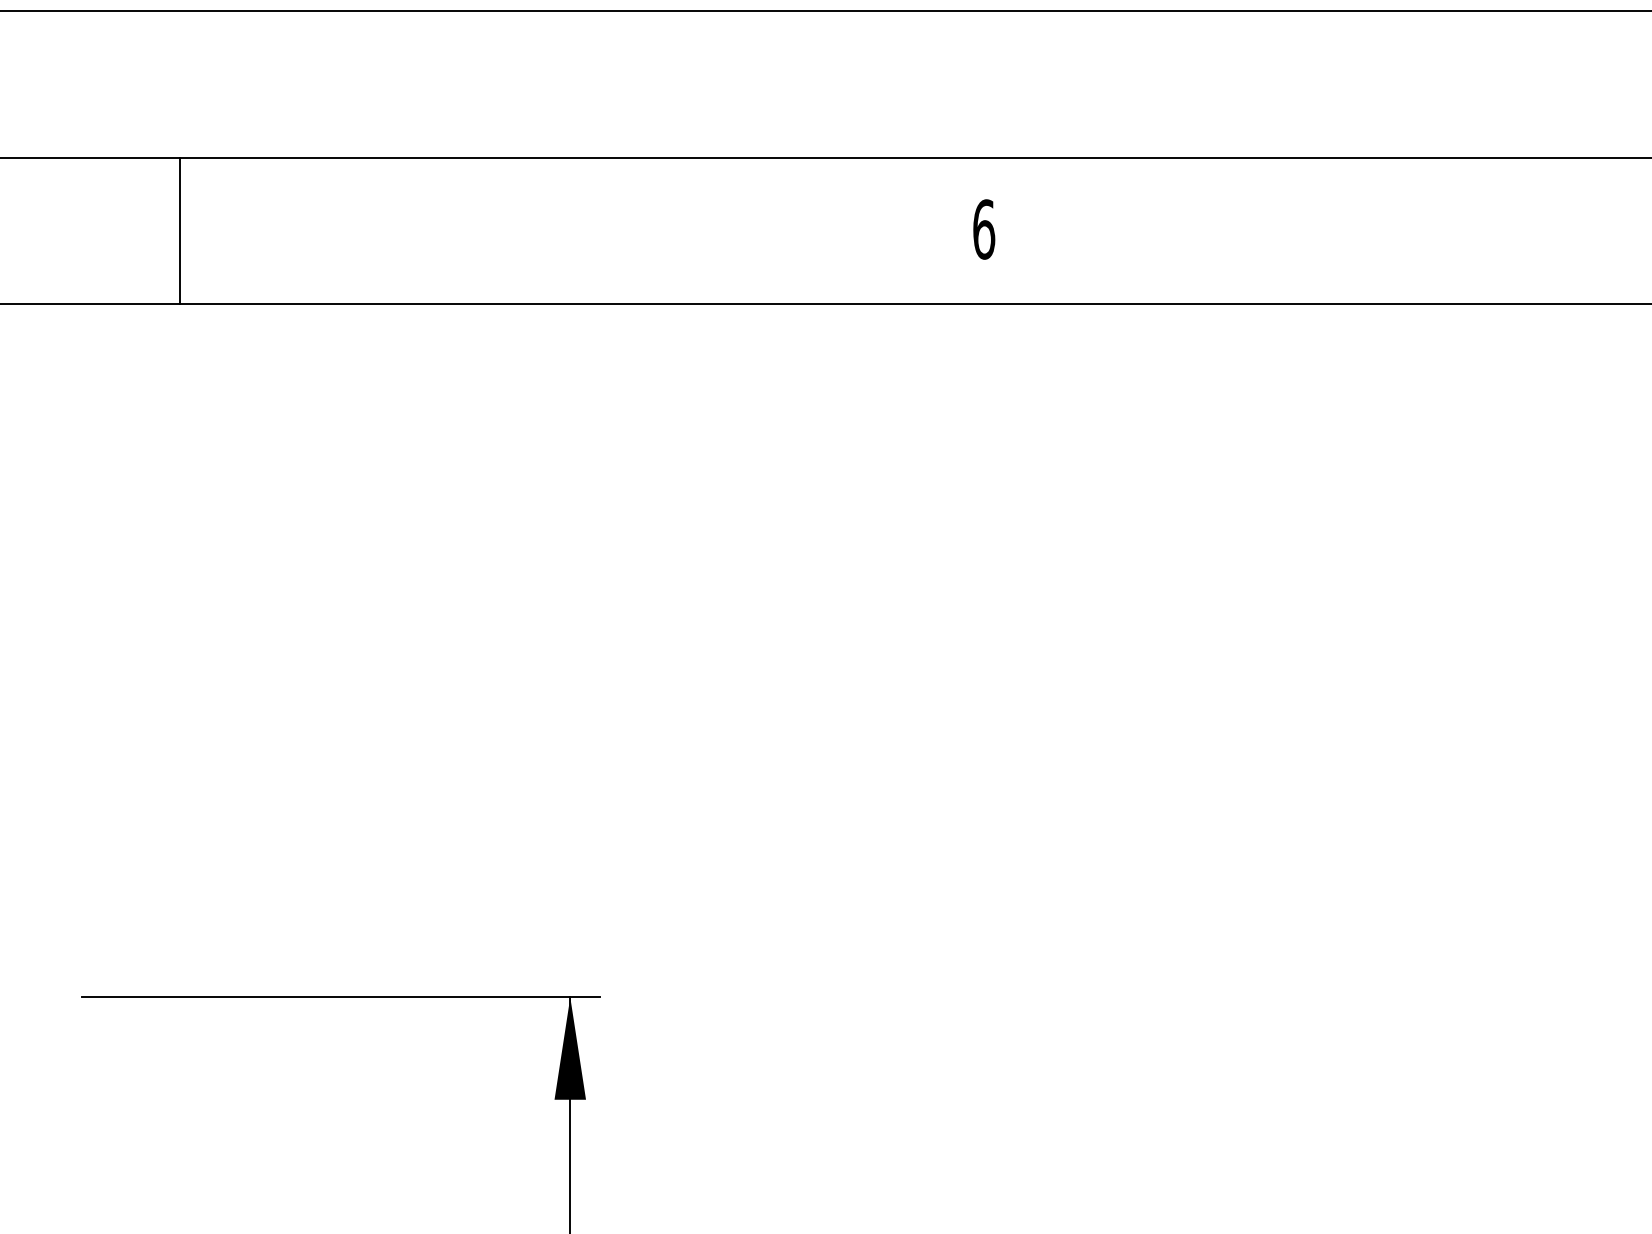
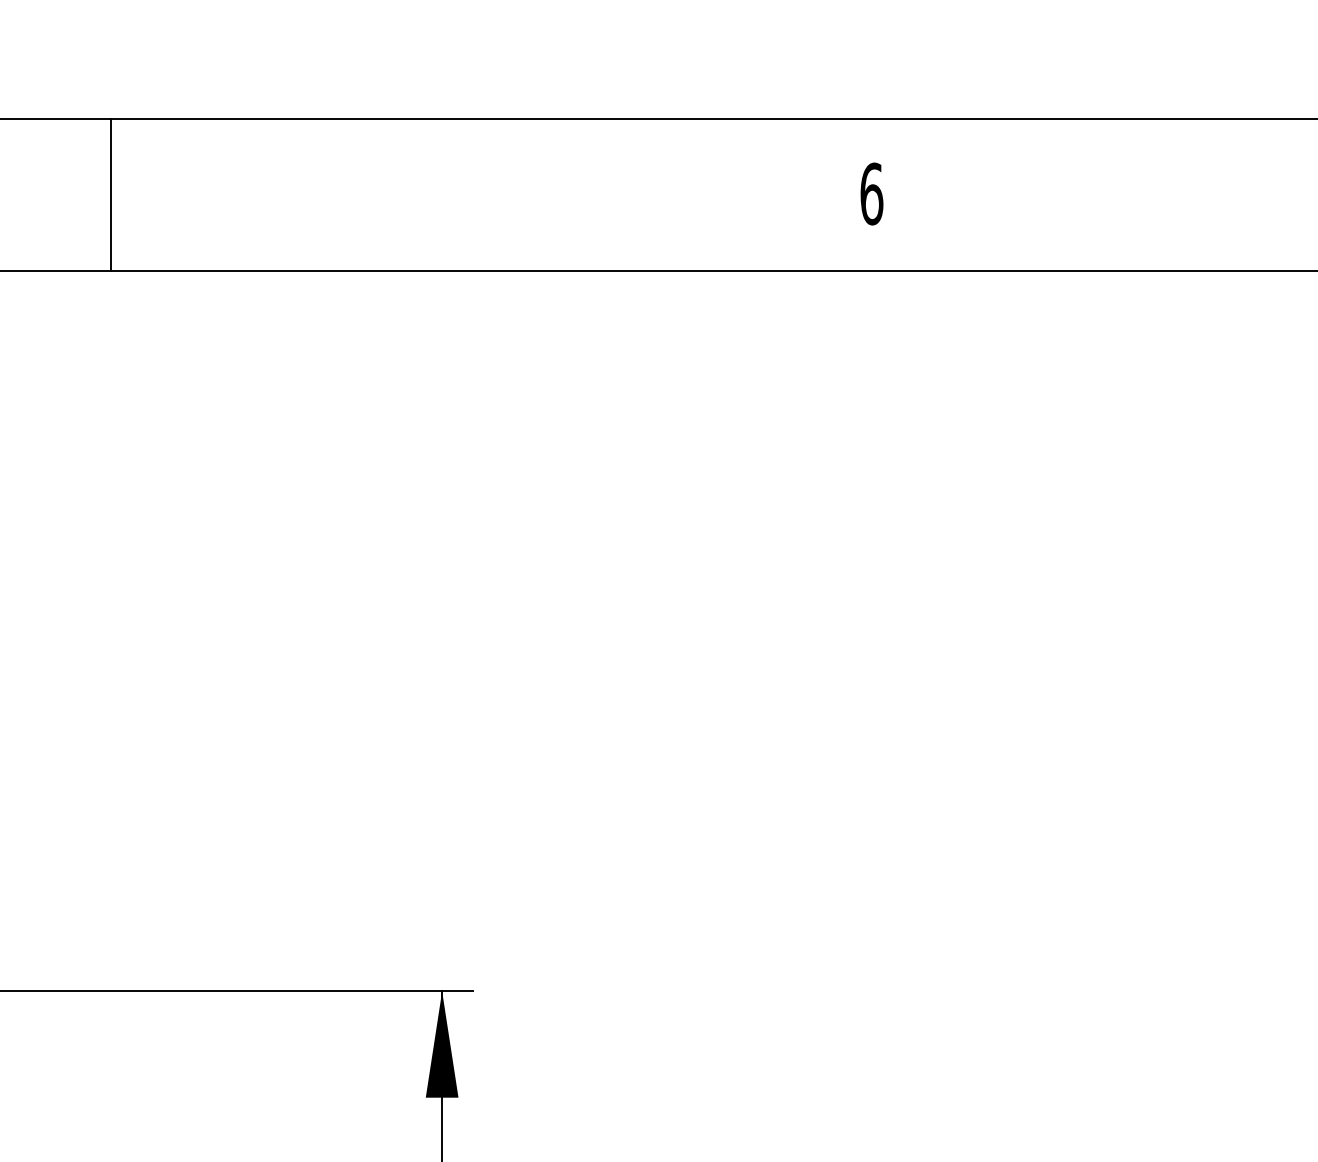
line: (179, 230) -> (111, 195), moved

